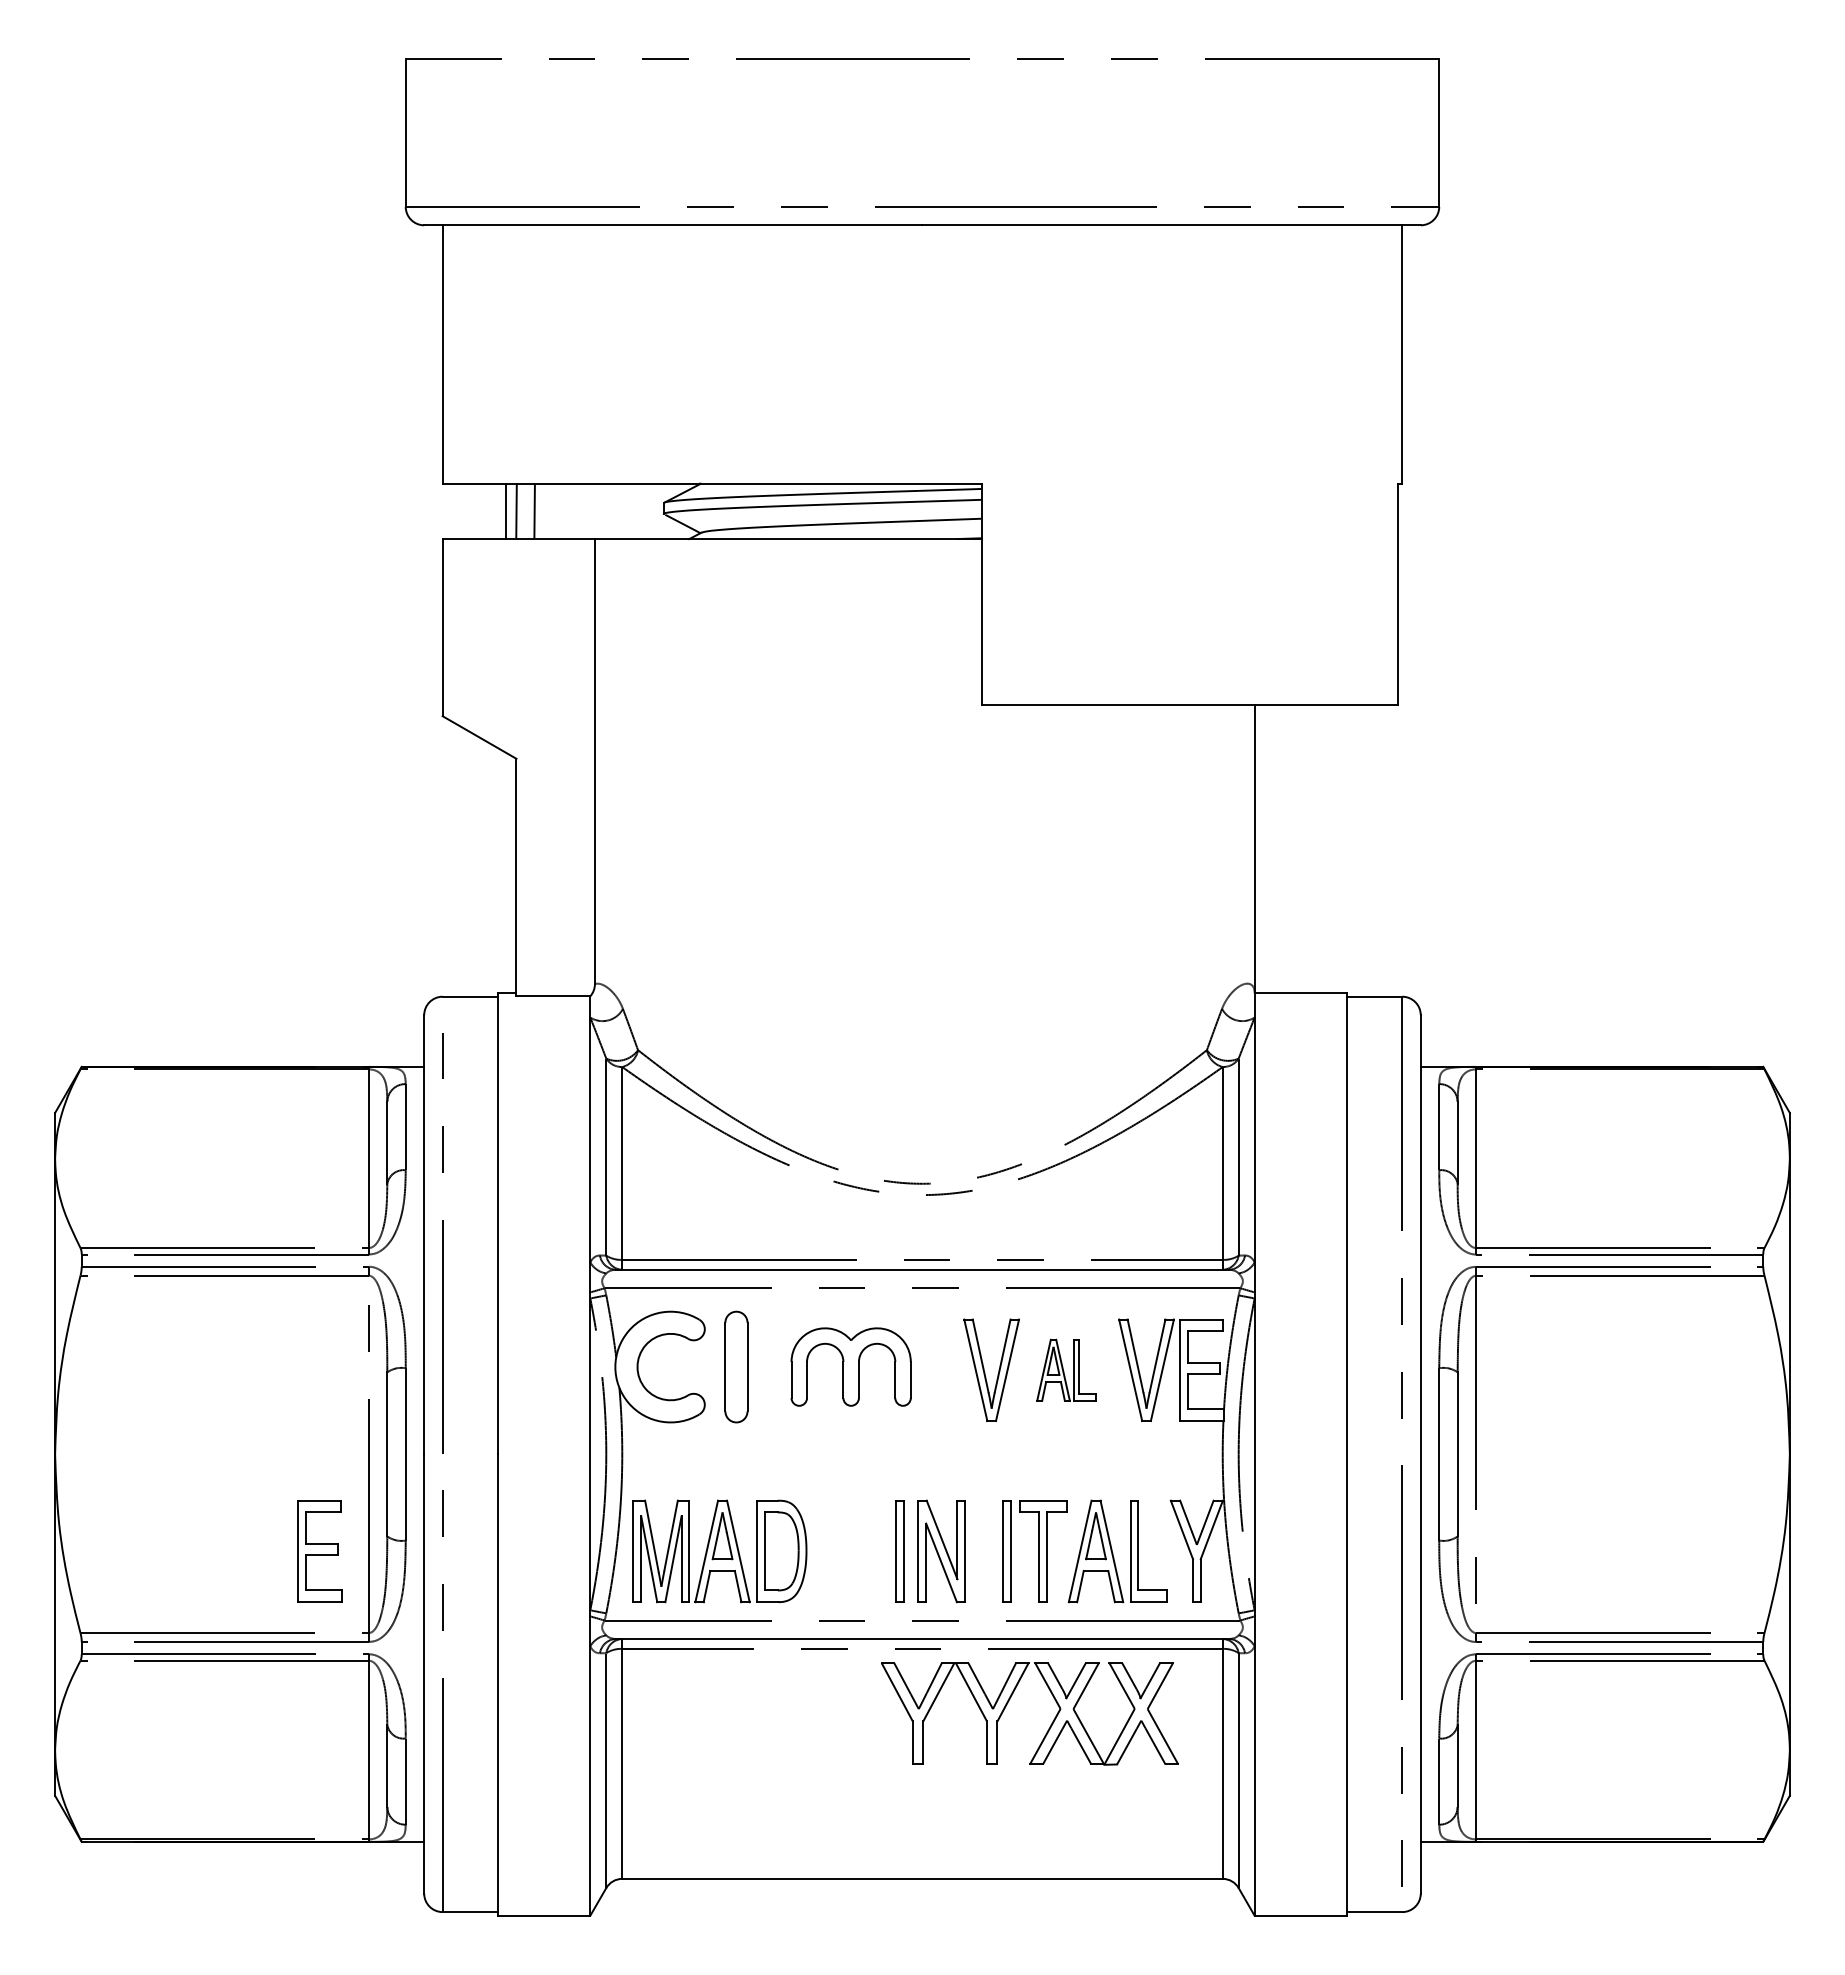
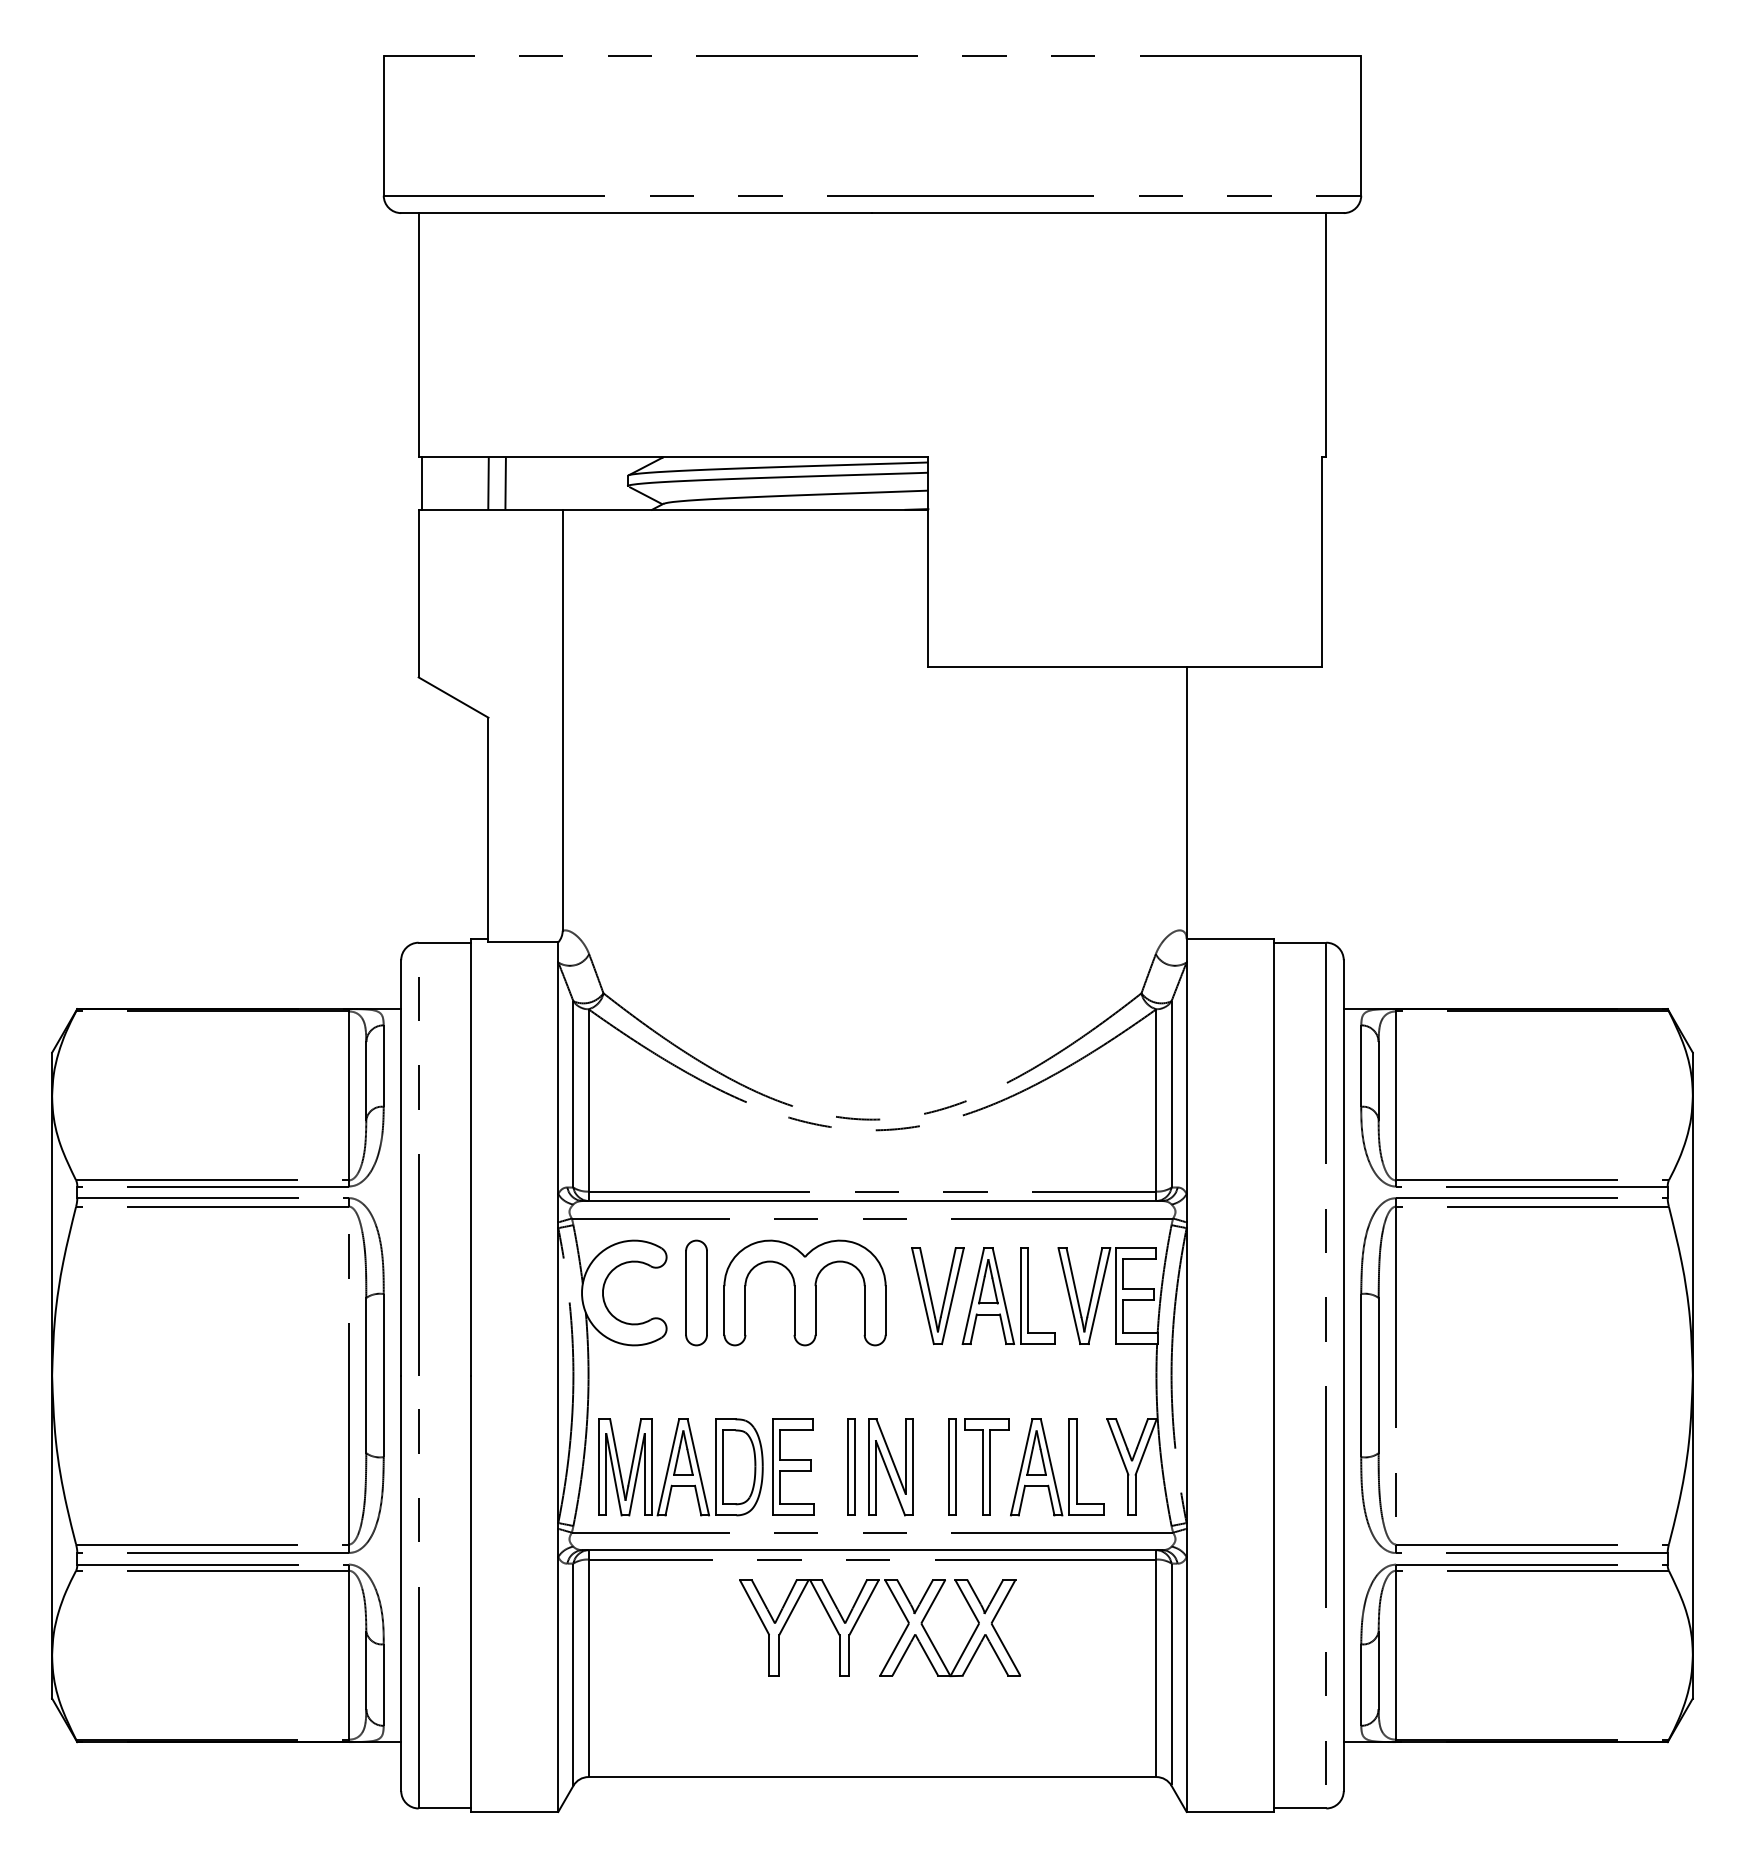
line: (505, 511) -> (422, 483), moved
part: (850, 1366) -> (804, 1292), size x1.43
part: (1066, 1369) -> (1008, 1295), size x1.67
part: (319, 1550) -> (793, 1466), moved
part: (1008, 1703) -> (859, 1618), moved

